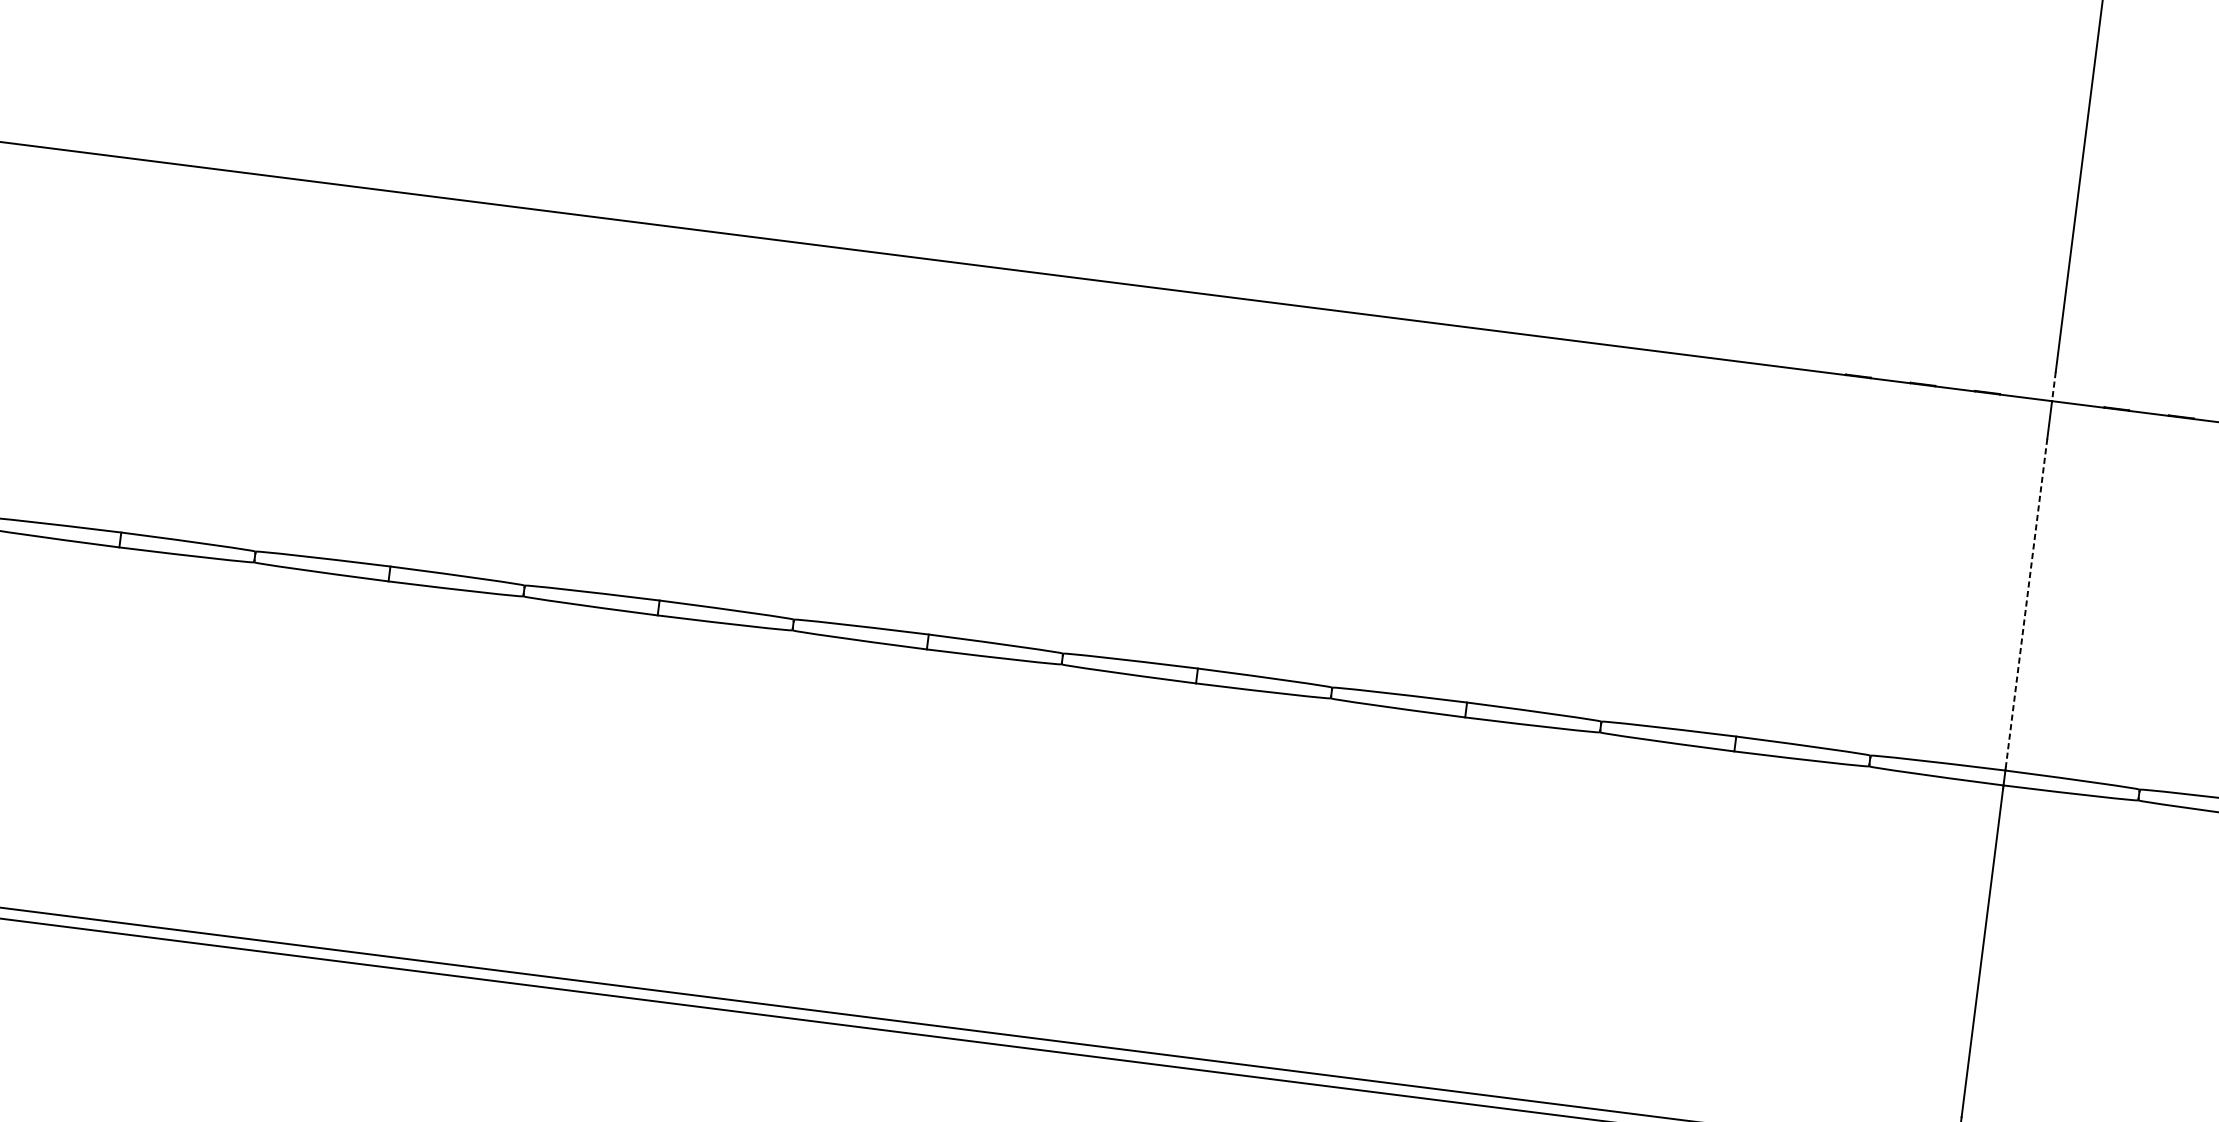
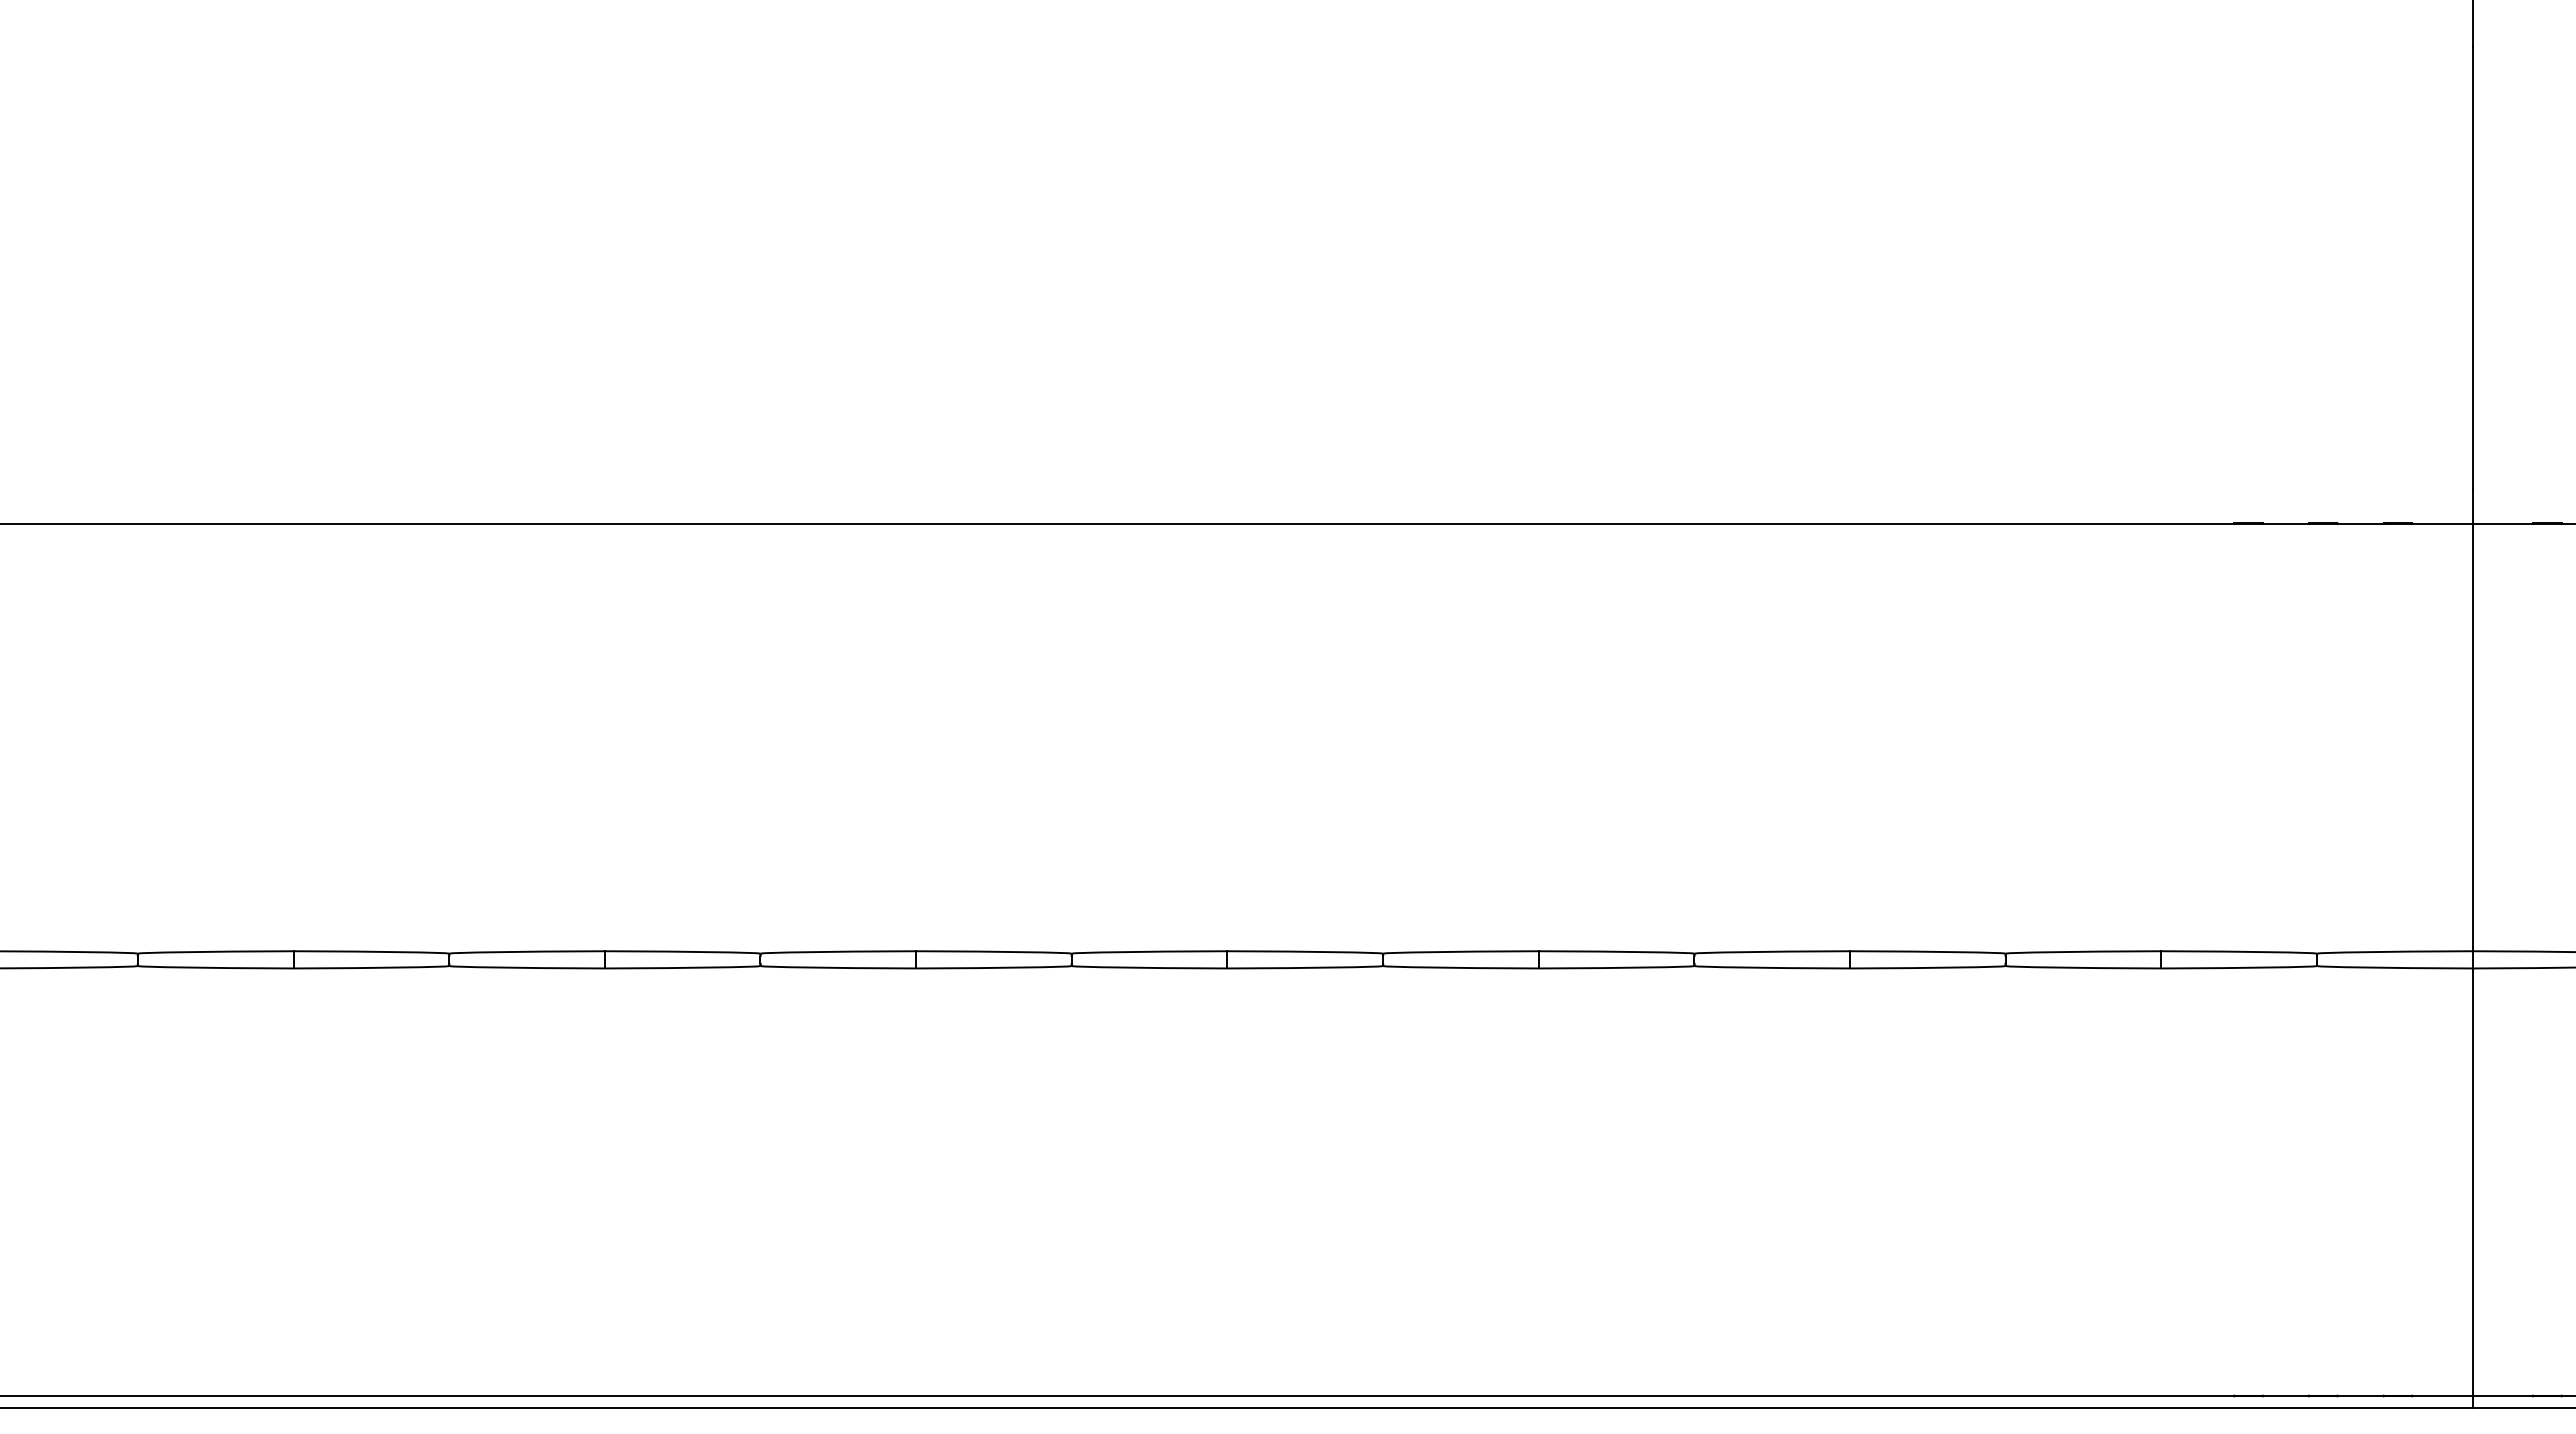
line: (2053, 386) -> (2472, 507), dashed -> solid
line: (2026, 603) -> (2472, 757), dashed -> solid

